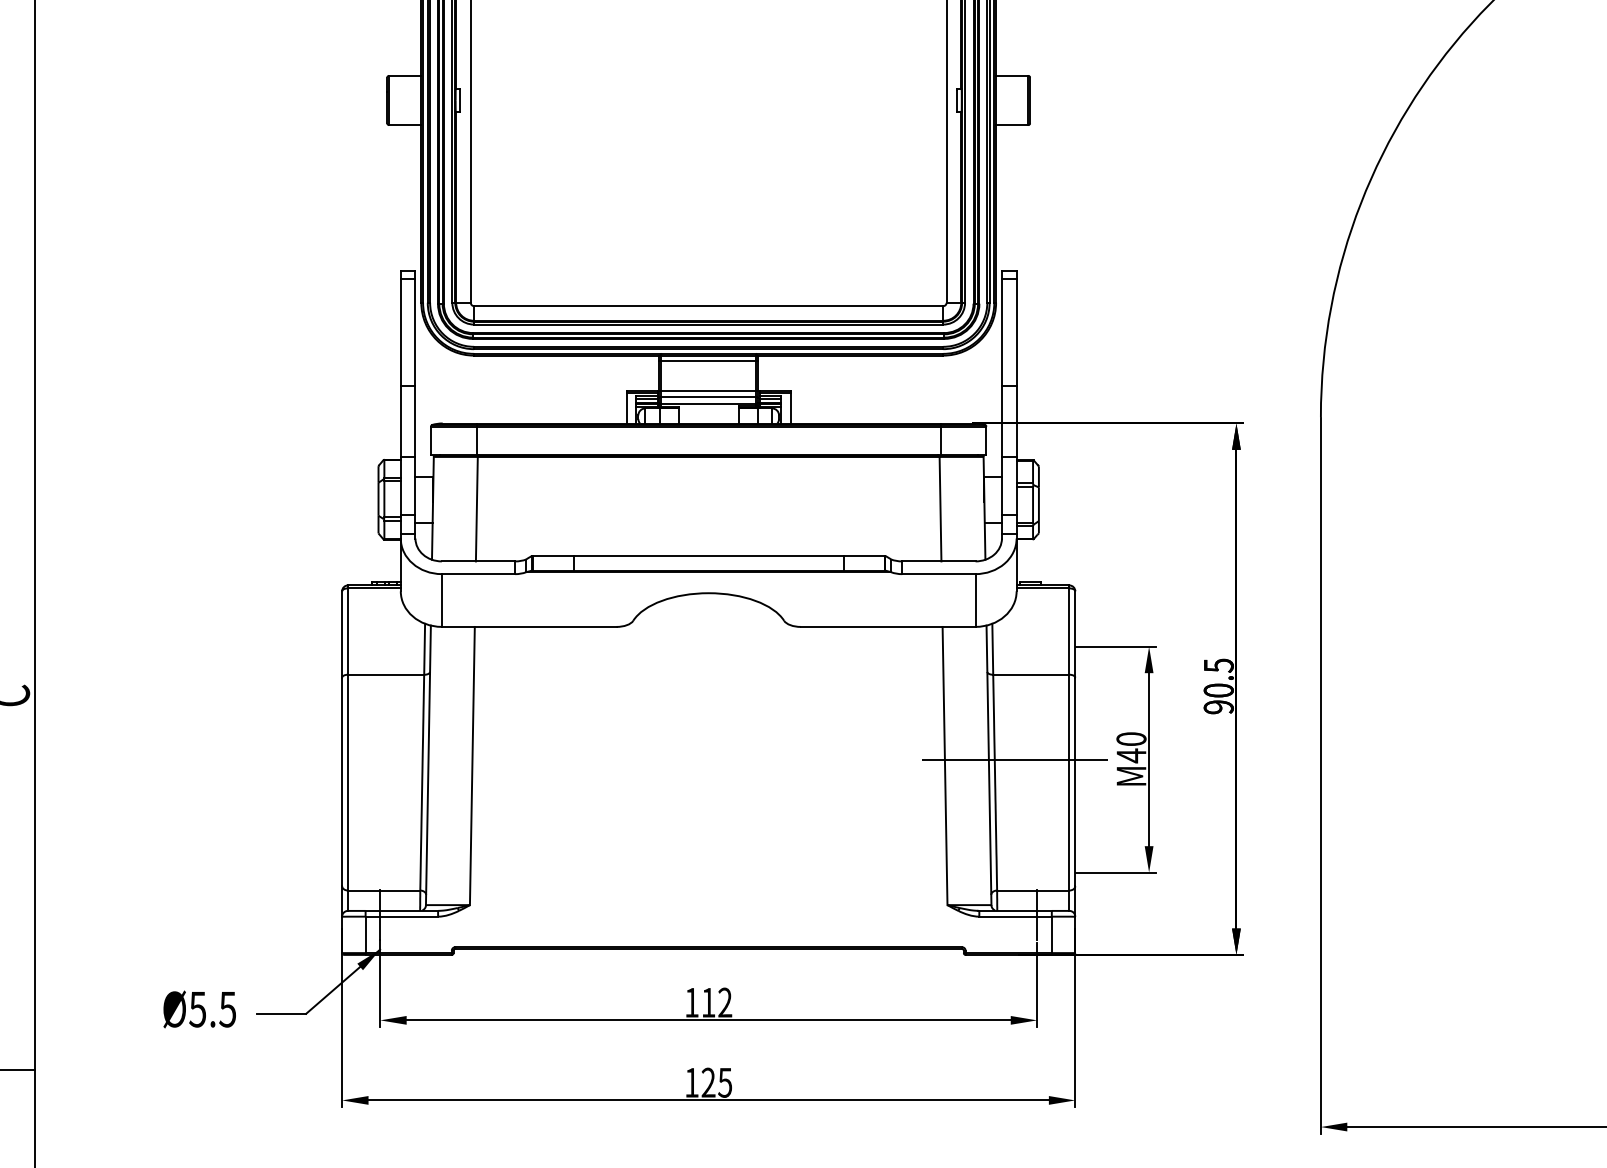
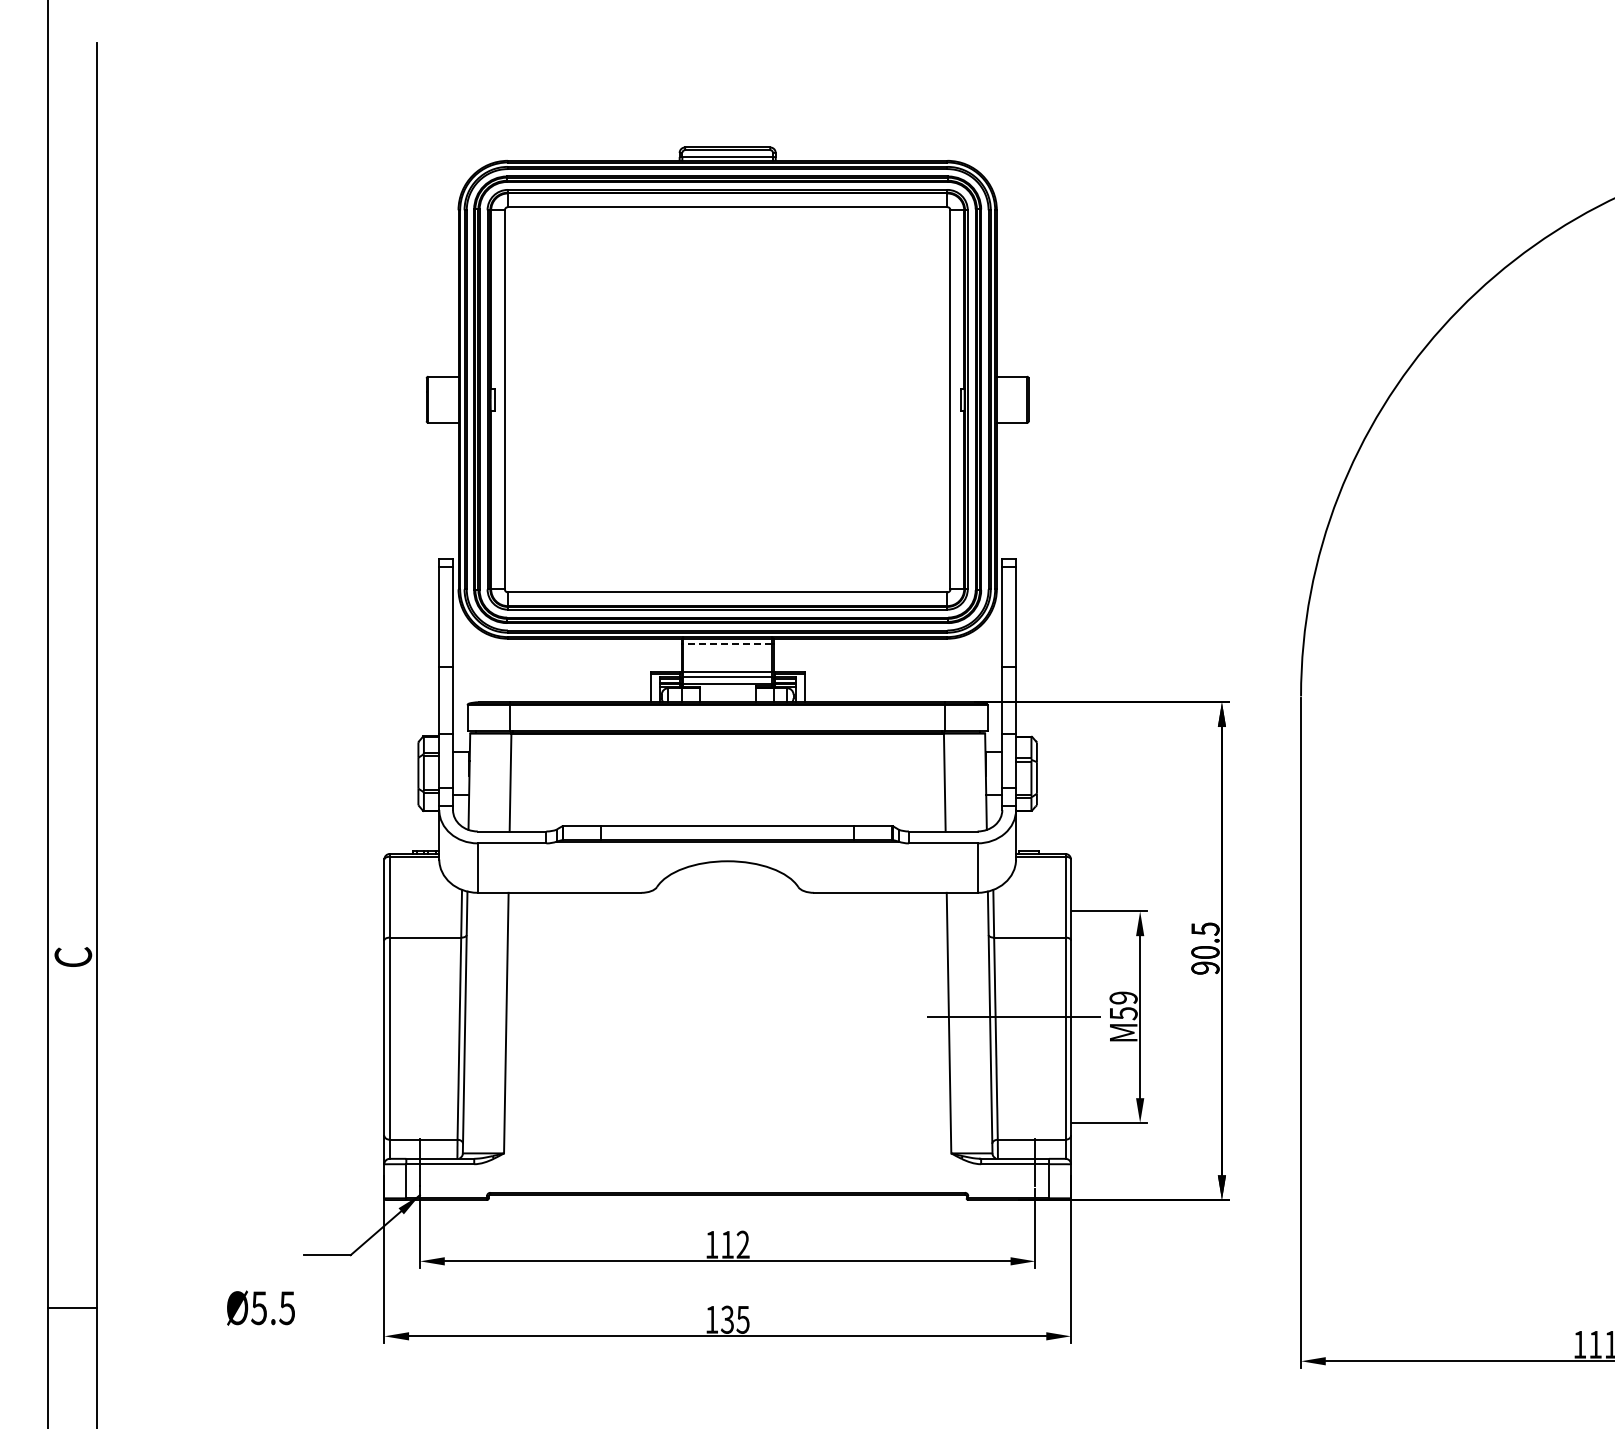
line: (708, 361) -> (727, 644), solid -> dashed
text: (1131, 747) -> (1123, 1005), M40 -> M59
text: (199, 1008) -> (260, 1307), moved
text: (707, 1082) -> (726, 1319), 125 -> 135

